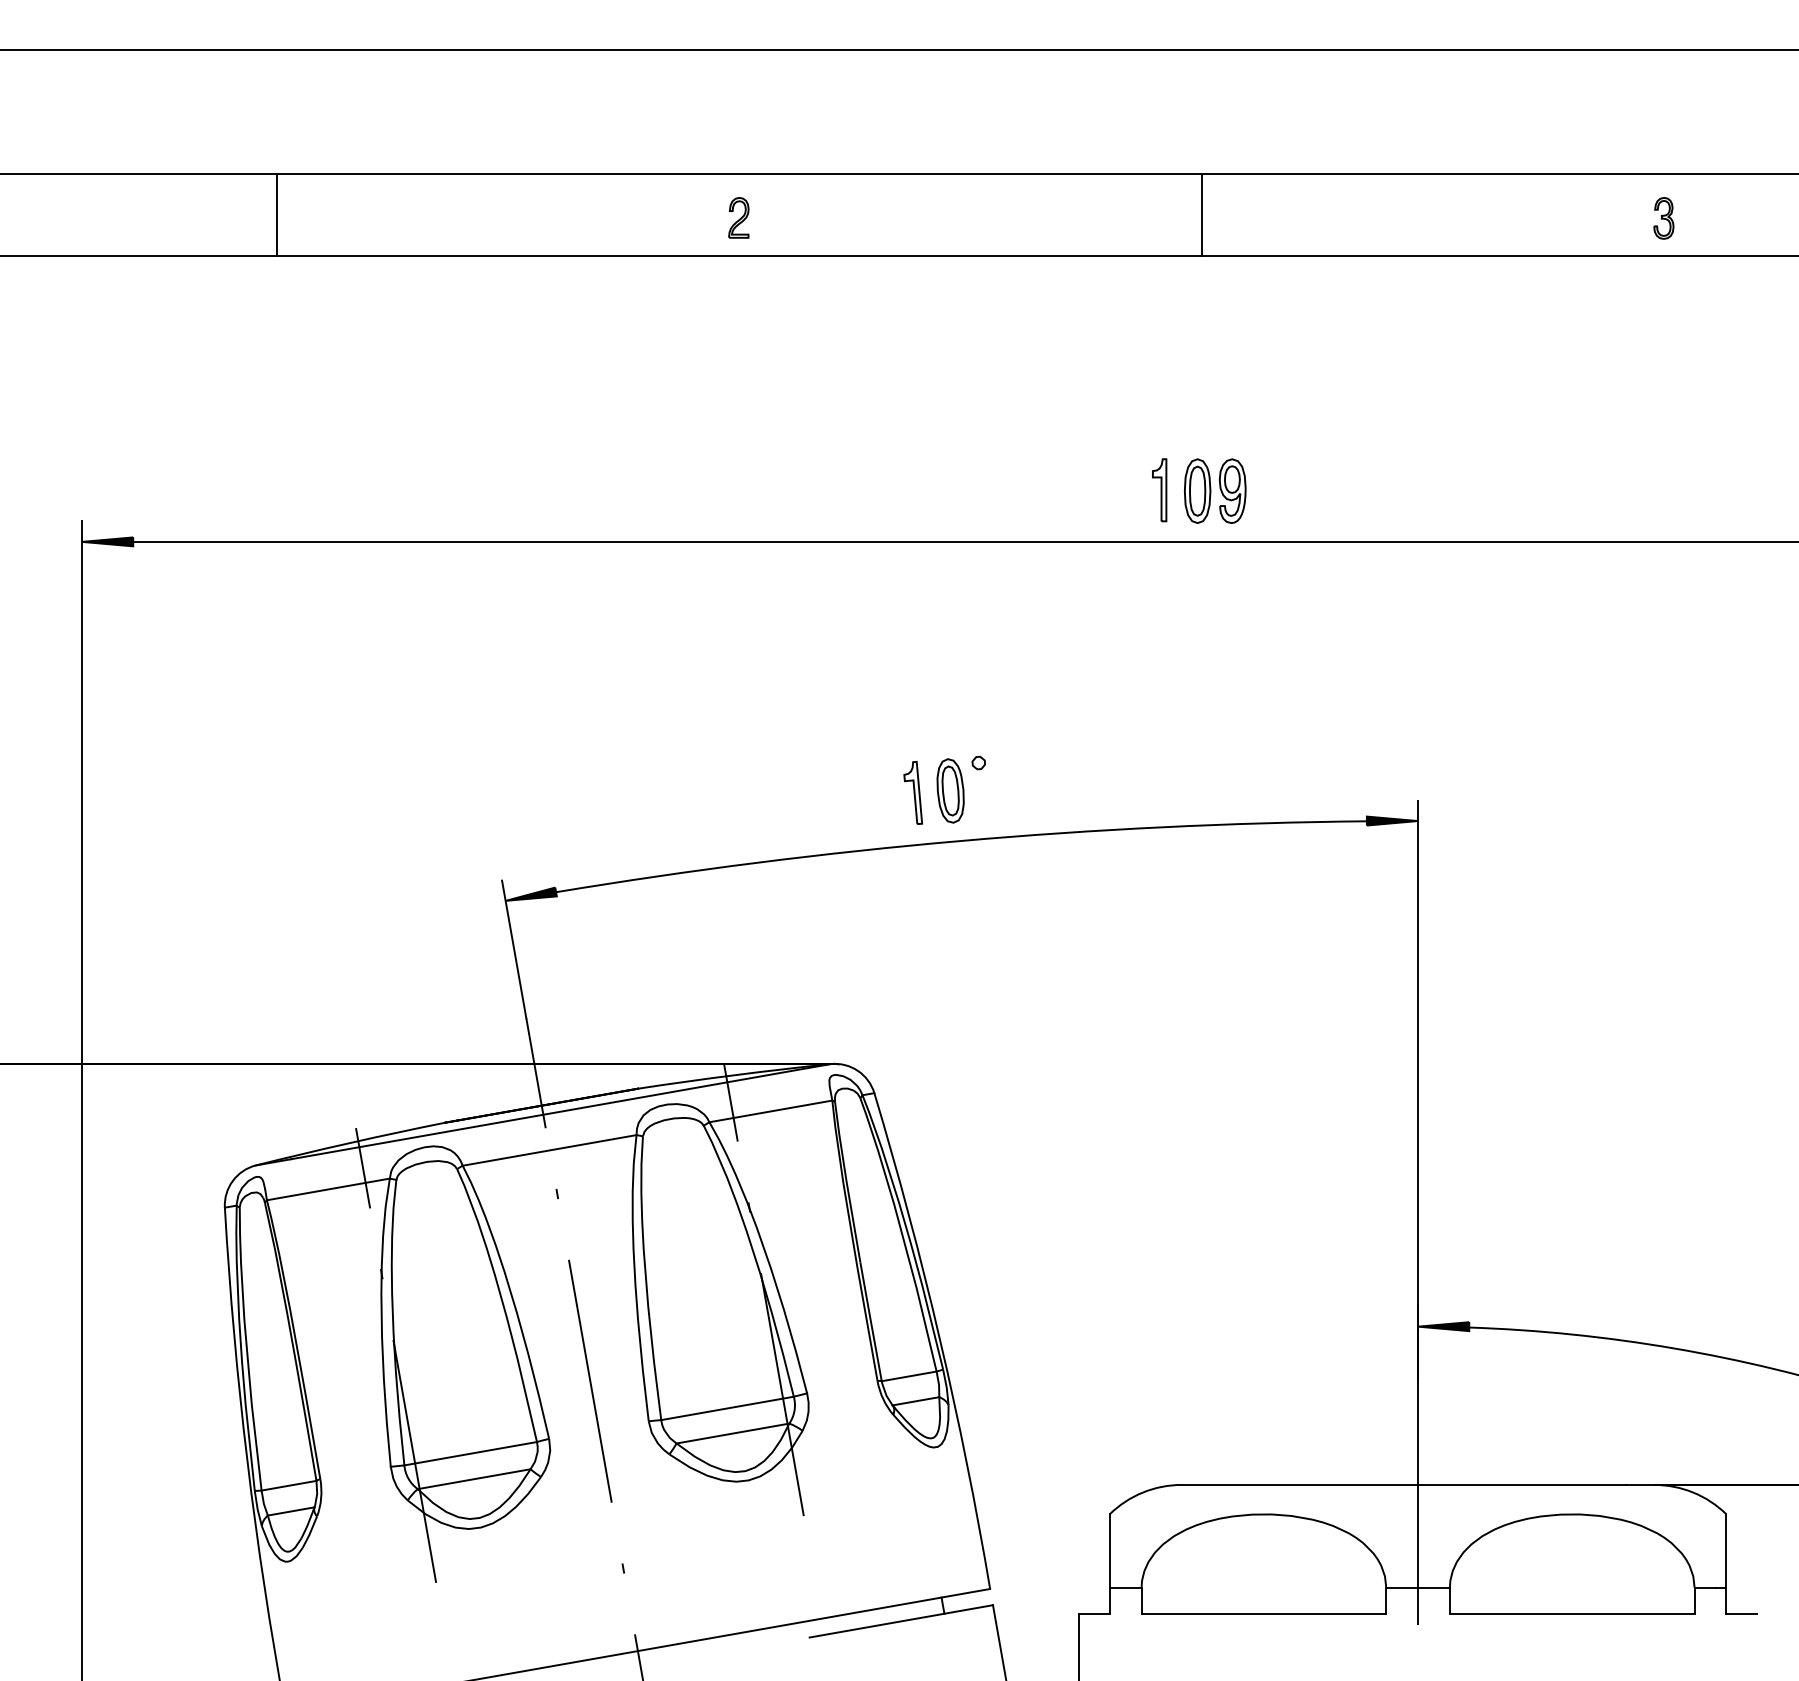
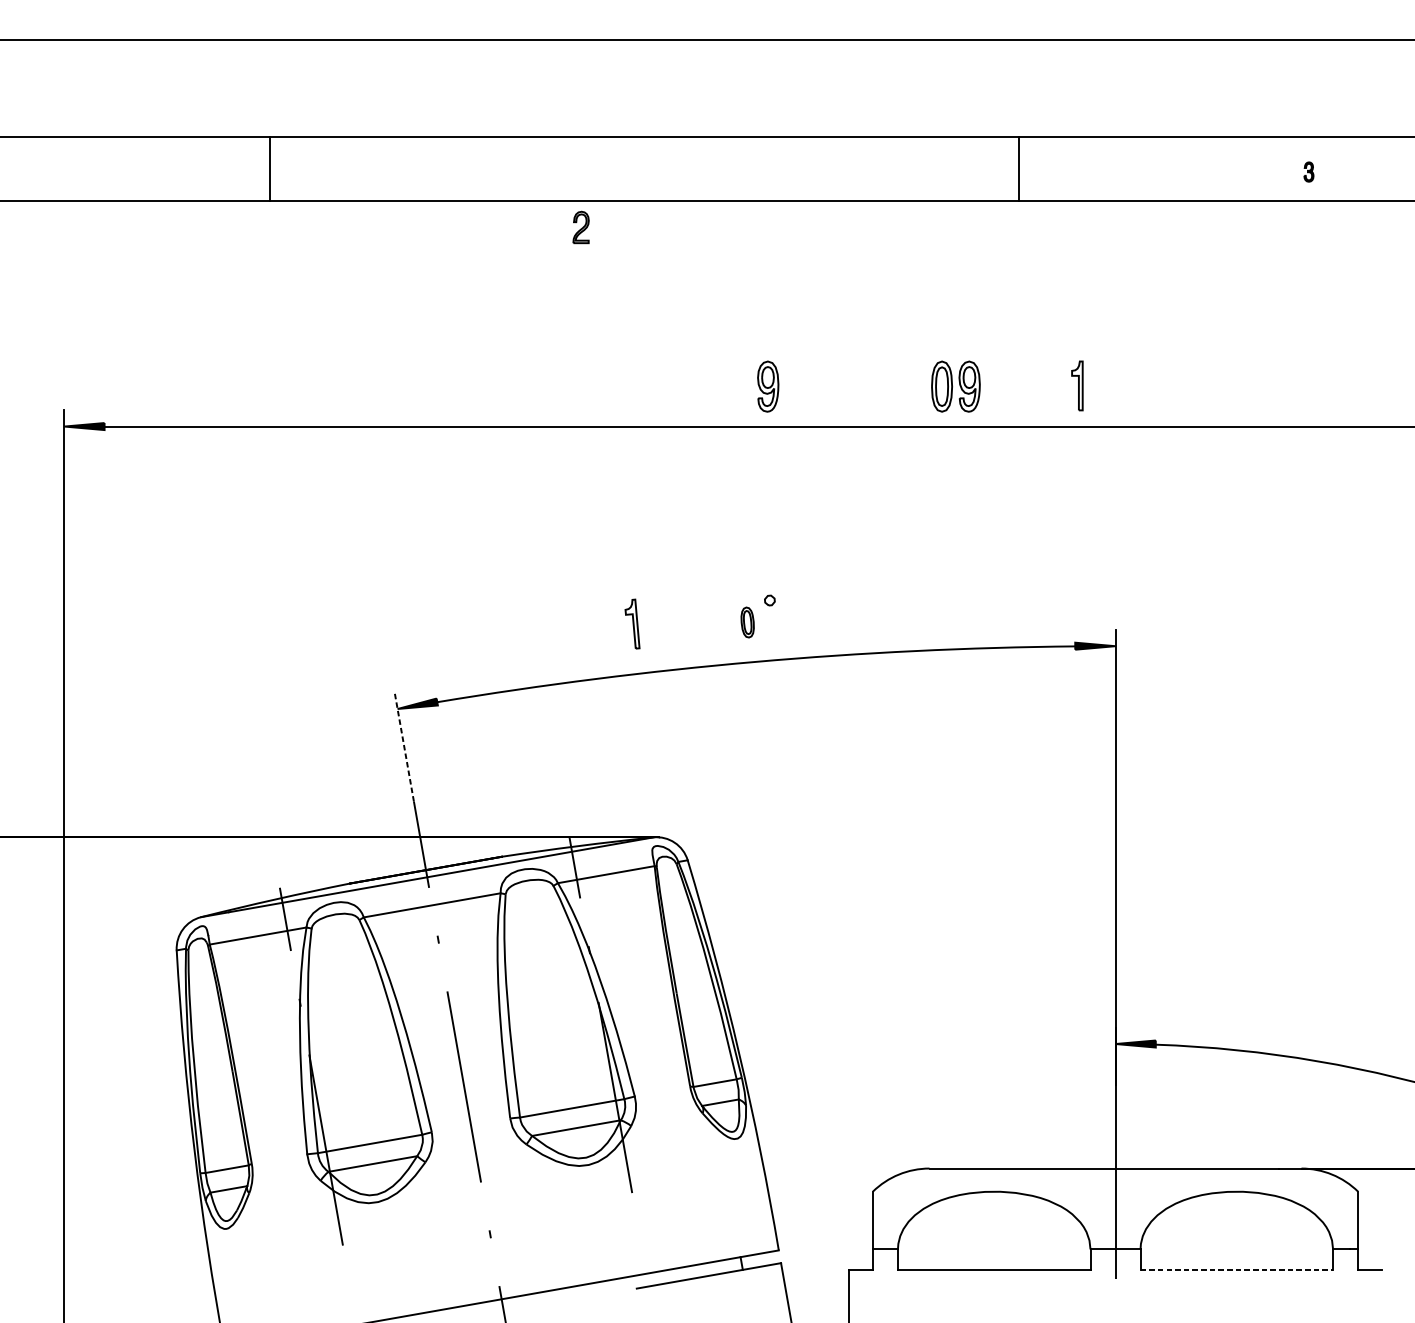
line: (276, 214) -> (270, 168), moved
line: (1201, 214) -> (1019, 168), moved
part: (738, 217) -> (580, 227), moved
part: (1663, 218) -> (1308, 172), size x0.6
part: (976, 490) -> (768, 386), added
part: (1159, 490) -> (1077, 386), moved
part: (950, 790) -> (747, 622), size x0.6
part: (912, 792) -> (631, 623), moved
line: (514, 949) -> (404, 747), solid -> dashed
line: (1572, 1614) -> (1237, 1270), solid -> dashed

